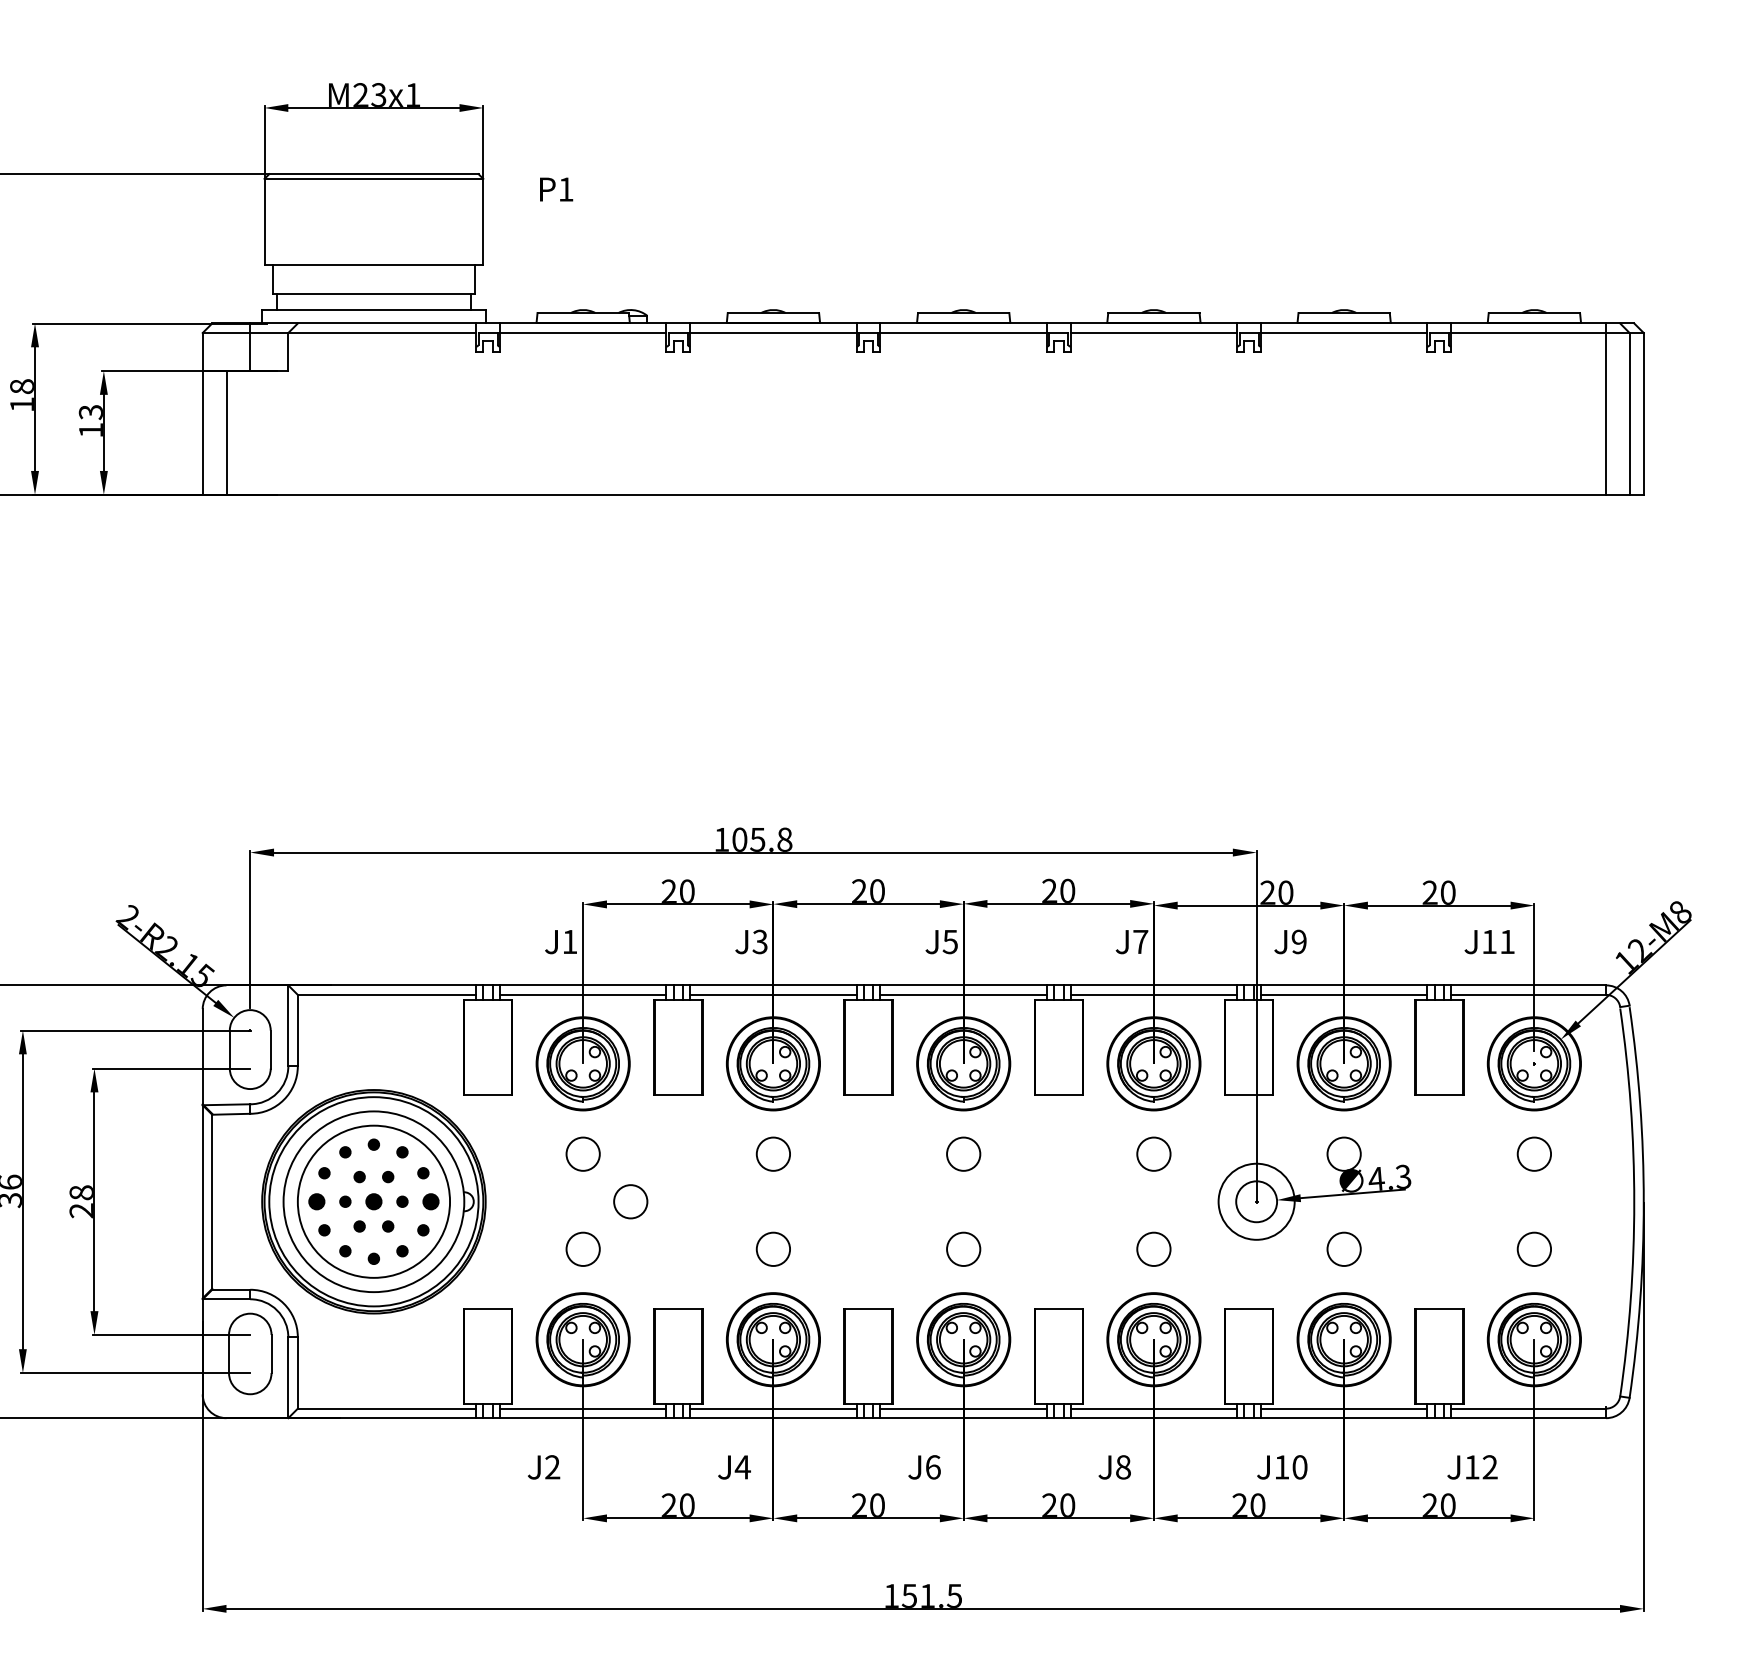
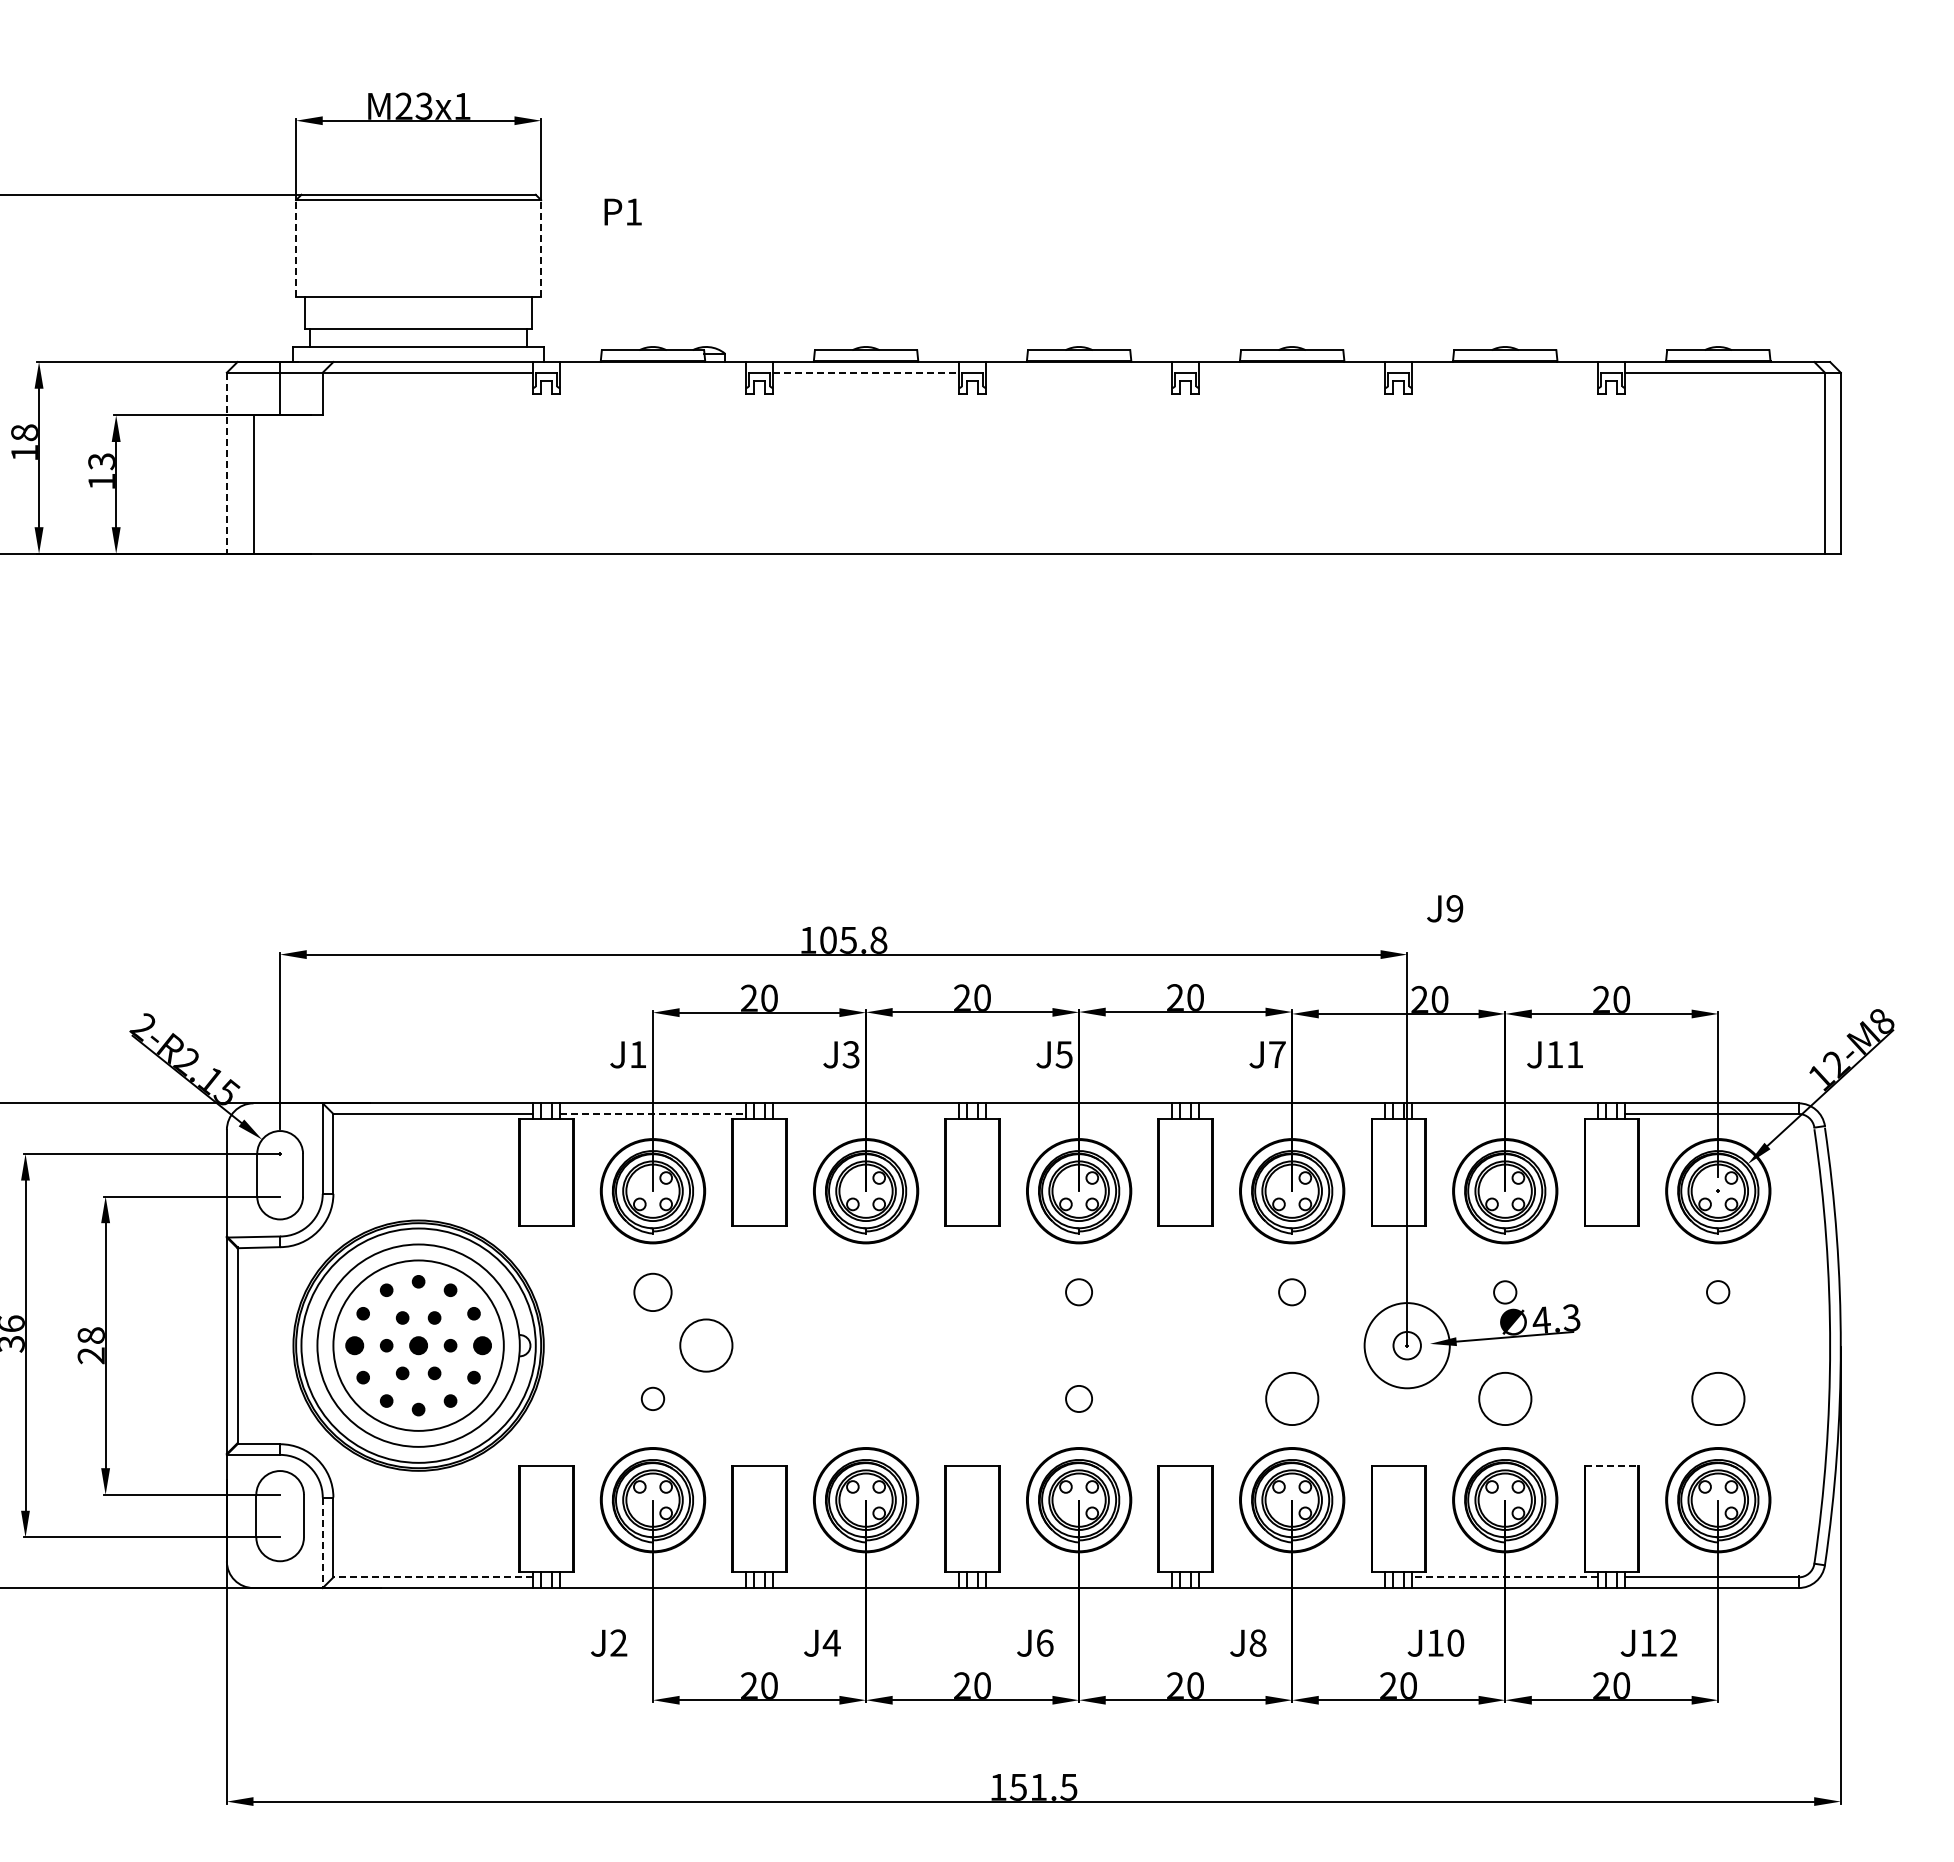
line: (264, 222) -> (296, 248), solid -> dashed
line: (483, 222) -> (541, 248), solid -> dashed
line: (582, 332) -> (652, 372), removed
line: (773, 332) -> (866, 372), solid -> dashed
line: (963, 332) -> (1078, 372), removed
line: (1153, 332) -> (1291, 372), removed
line: (1344, 332) -> (1505, 372), removed
line: (1606, 408) -> (1798, 457), removed
line: (202, 414) -> (226, 463), solid -> dashed
text: (1290, 941) -> (1445, 908), moved
text: (1489, 941) -> (1554, 1054), moved
line: (583, 995) -> (653, 1114), solid -> dashed
line: (772, 995) -> (865, 1114), removed
line: (963, 995) -> (1078, 1114), removed
line: (1153, 995) -> (1291, 1114), removed
line: (1344, 995) -> (1505, 1114), removed
circle: (772, 1153) -> (865, 1291), removed
circle: (963, 1153) -> (1078, 1291), size x0.7
circle: (1153, 1153) -> (1291, 1291), size x0.7
circle: (1533, 1153) -> (1717, 1291), size x0.6
circle: (1343, 1154) -> (1504, 1292), size x0.6
circle: (630, 1201) -> (705, 1345), size x1.4
circle: (1256, 1201) -> (1407, 1345), size x0.6
circle: (582, 1248) -> (652, 1398), size x0.6
circle: (772, 1248) -> (865, 1398), removed
circle: (963, 1248) -> (1078, 1398), size x0.7
circle: (1153, 1248) -> (1291, 1398), size x1.4
circle: (1343, 1248) -> (1504, 1398), size x1.4
circle: (1533, 1248) -> (1717, 1398), size x1.4
line: (1439, 1308) -> (1612, 1465), solid -> dashed
line: (288, 1378) -> (322, 1543), solid -> dashed
line: (387, 1408) -> (433, 1577), solid -> dashed
line: (582, 1408) -> (652, 1577), removed
line: (772, 1408) -> (865, 1577), removed
line: (963, 1408) -> (1078, 1577), removed
line: (1153, 1408) -> (1291, 1577), removed
line: (1343, 1408) -> (1504, 1577), solid -> dashed

